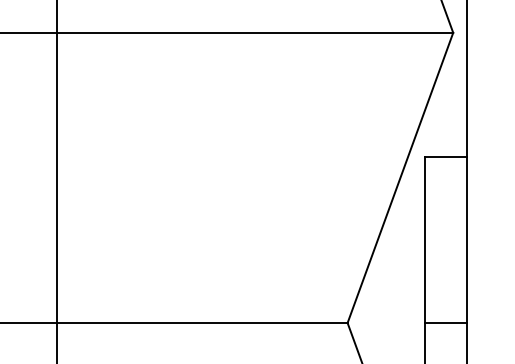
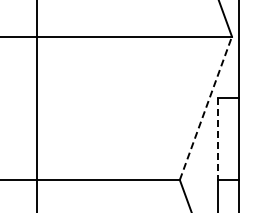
line: (401, 176) -> (206, 107), solid -> dashed
line: (425, 241) -> (218, 139), solid -> dashed

